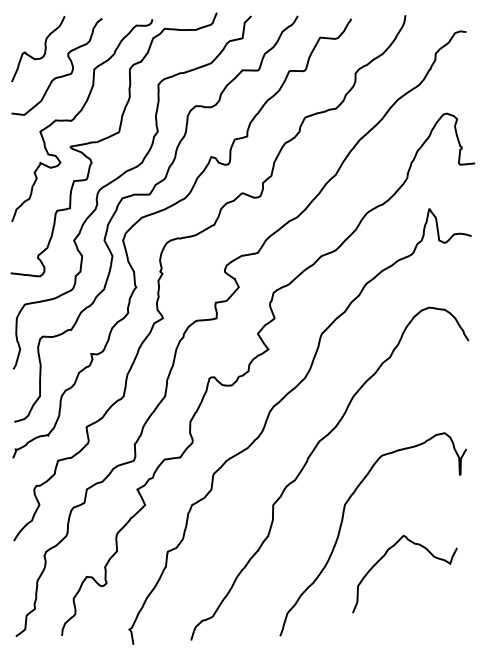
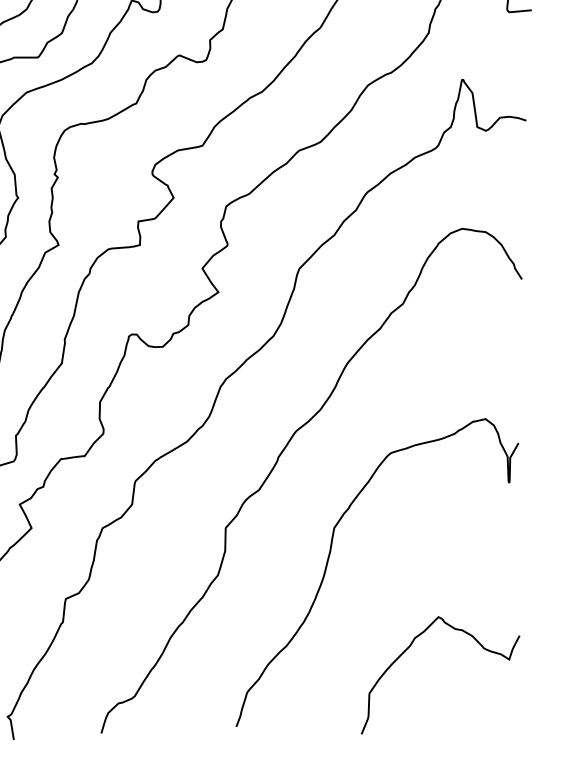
curve: (386, 554) -> (412, 645), moved

